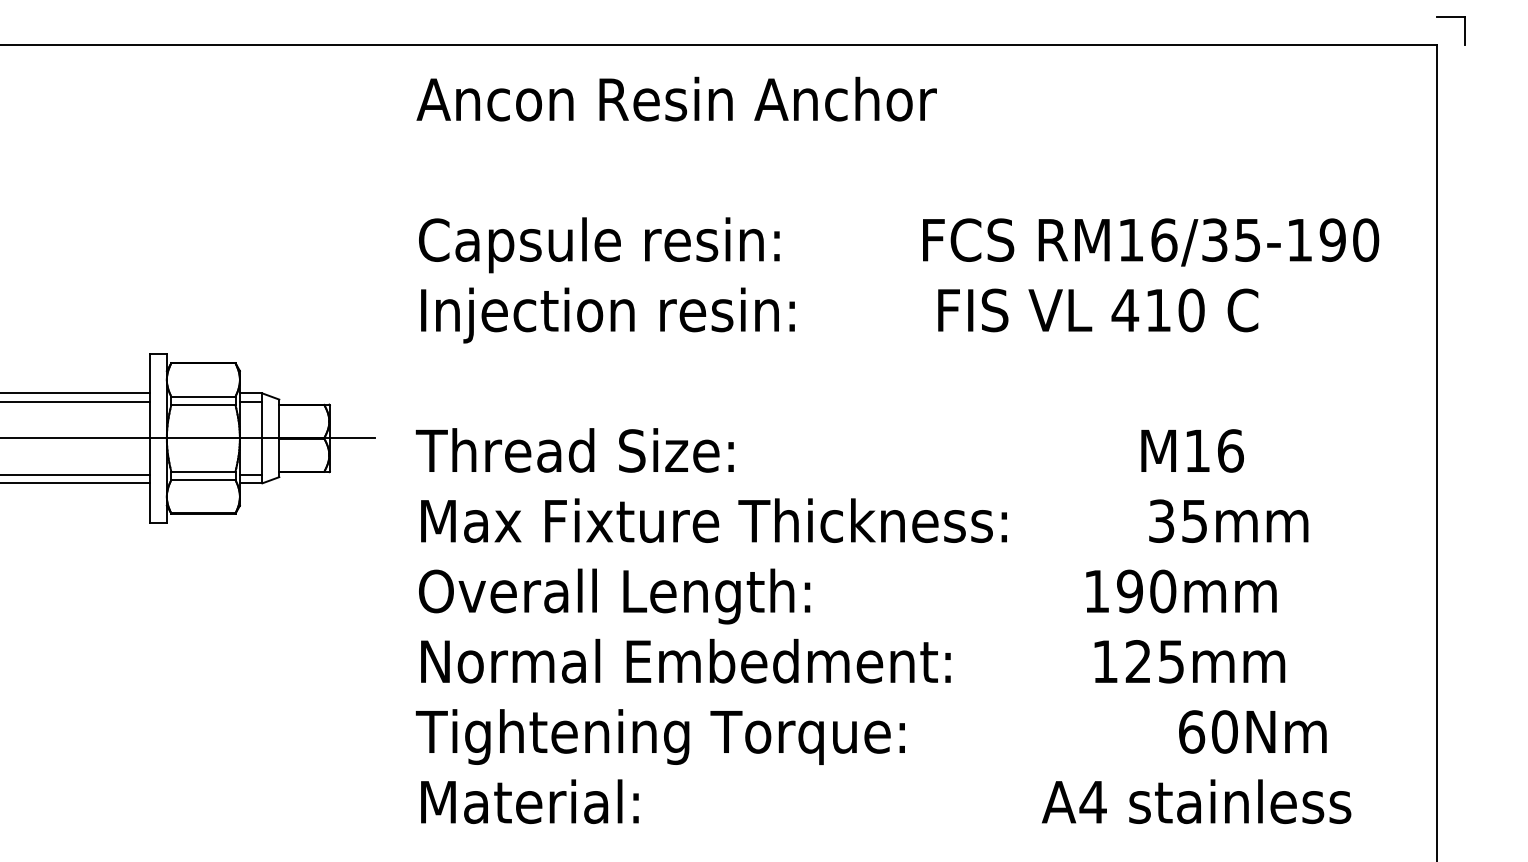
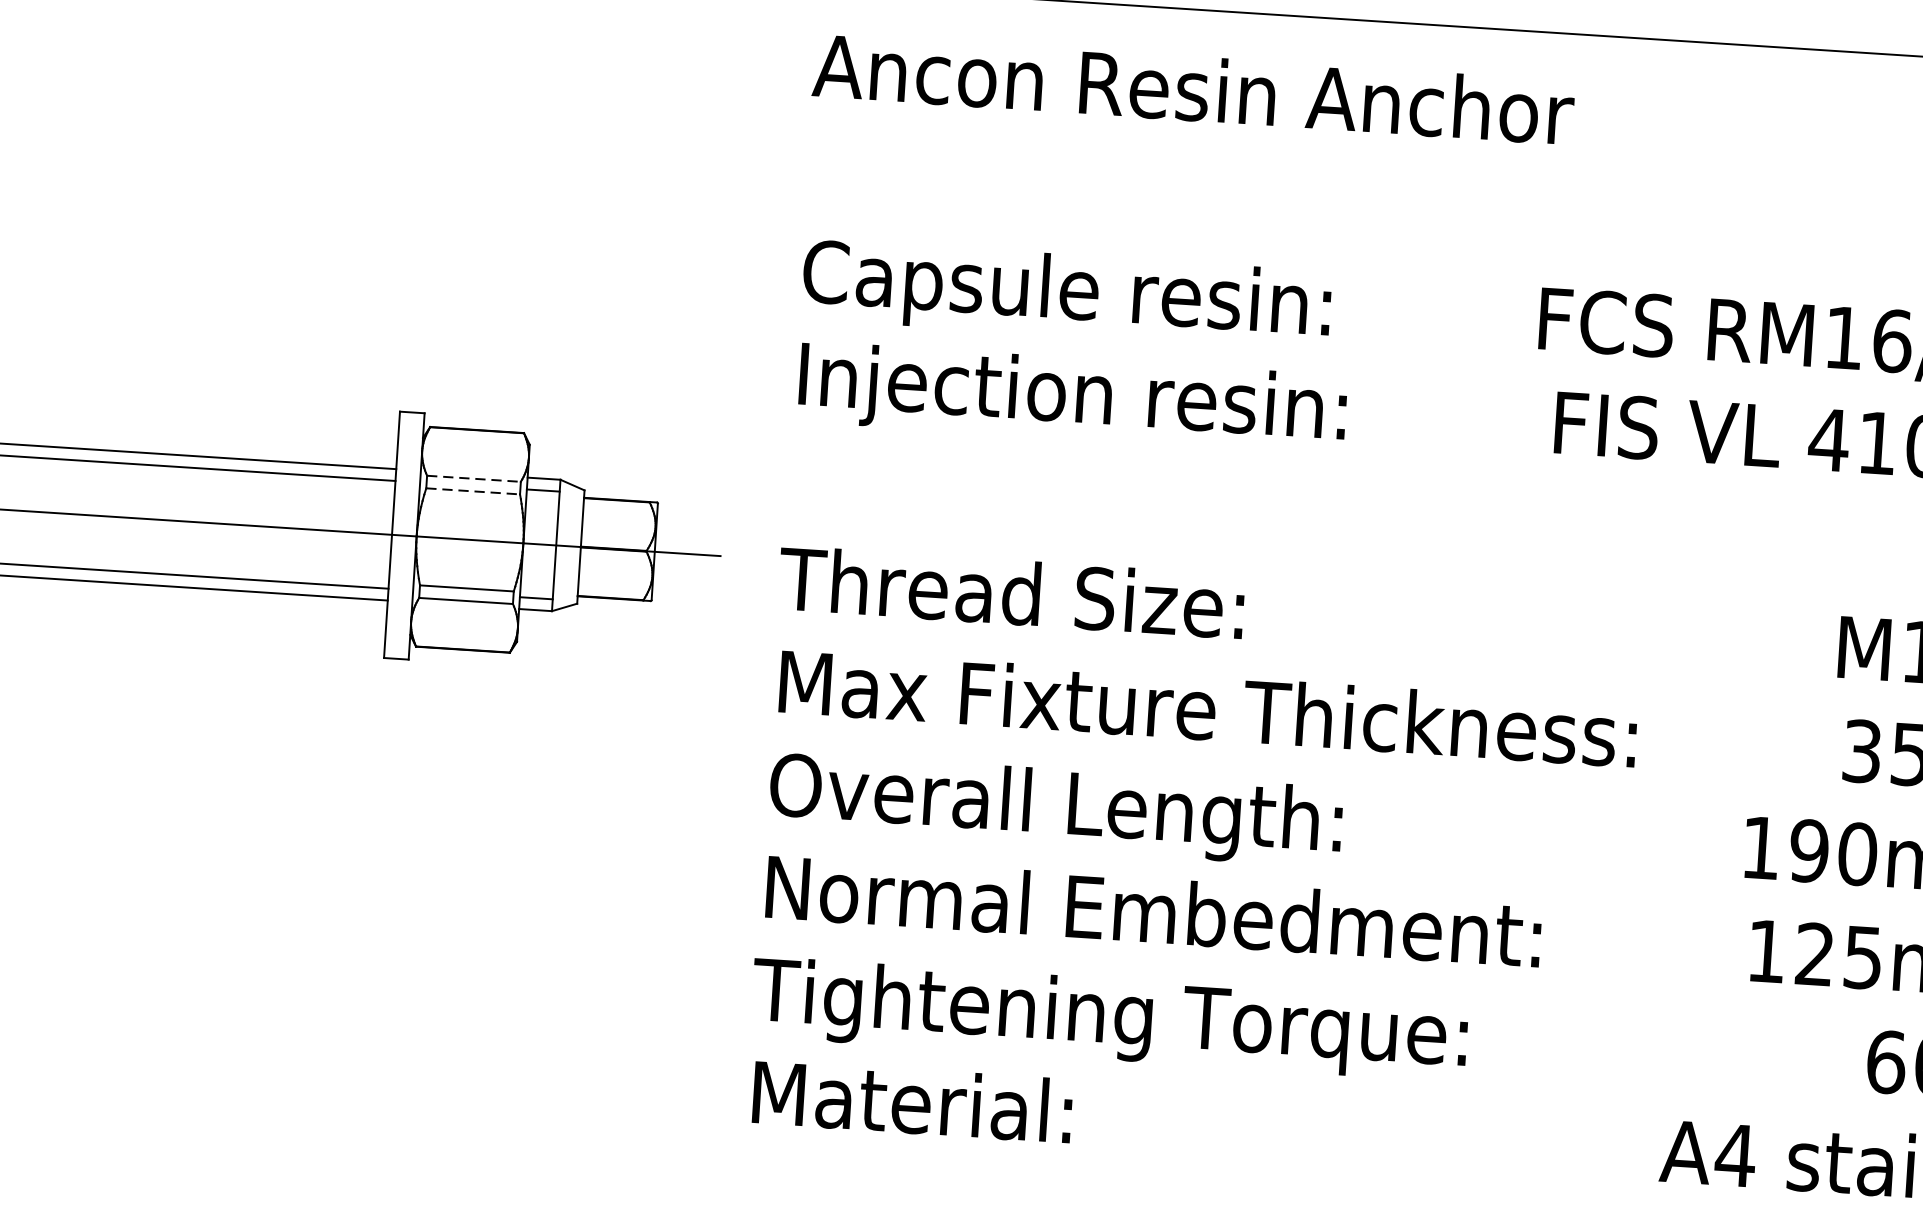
line: (203, 396) -> (474, 478), solid -> dashed
line: (203, 405) -> (473, 491), solid -> dashed

